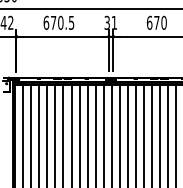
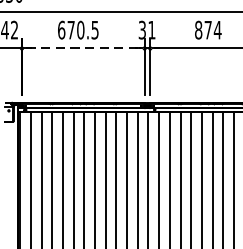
text: (156, 22) -> (207, 29), 670 -> 874
line: (62, 36) -> (83, 48), solid -> dashed

